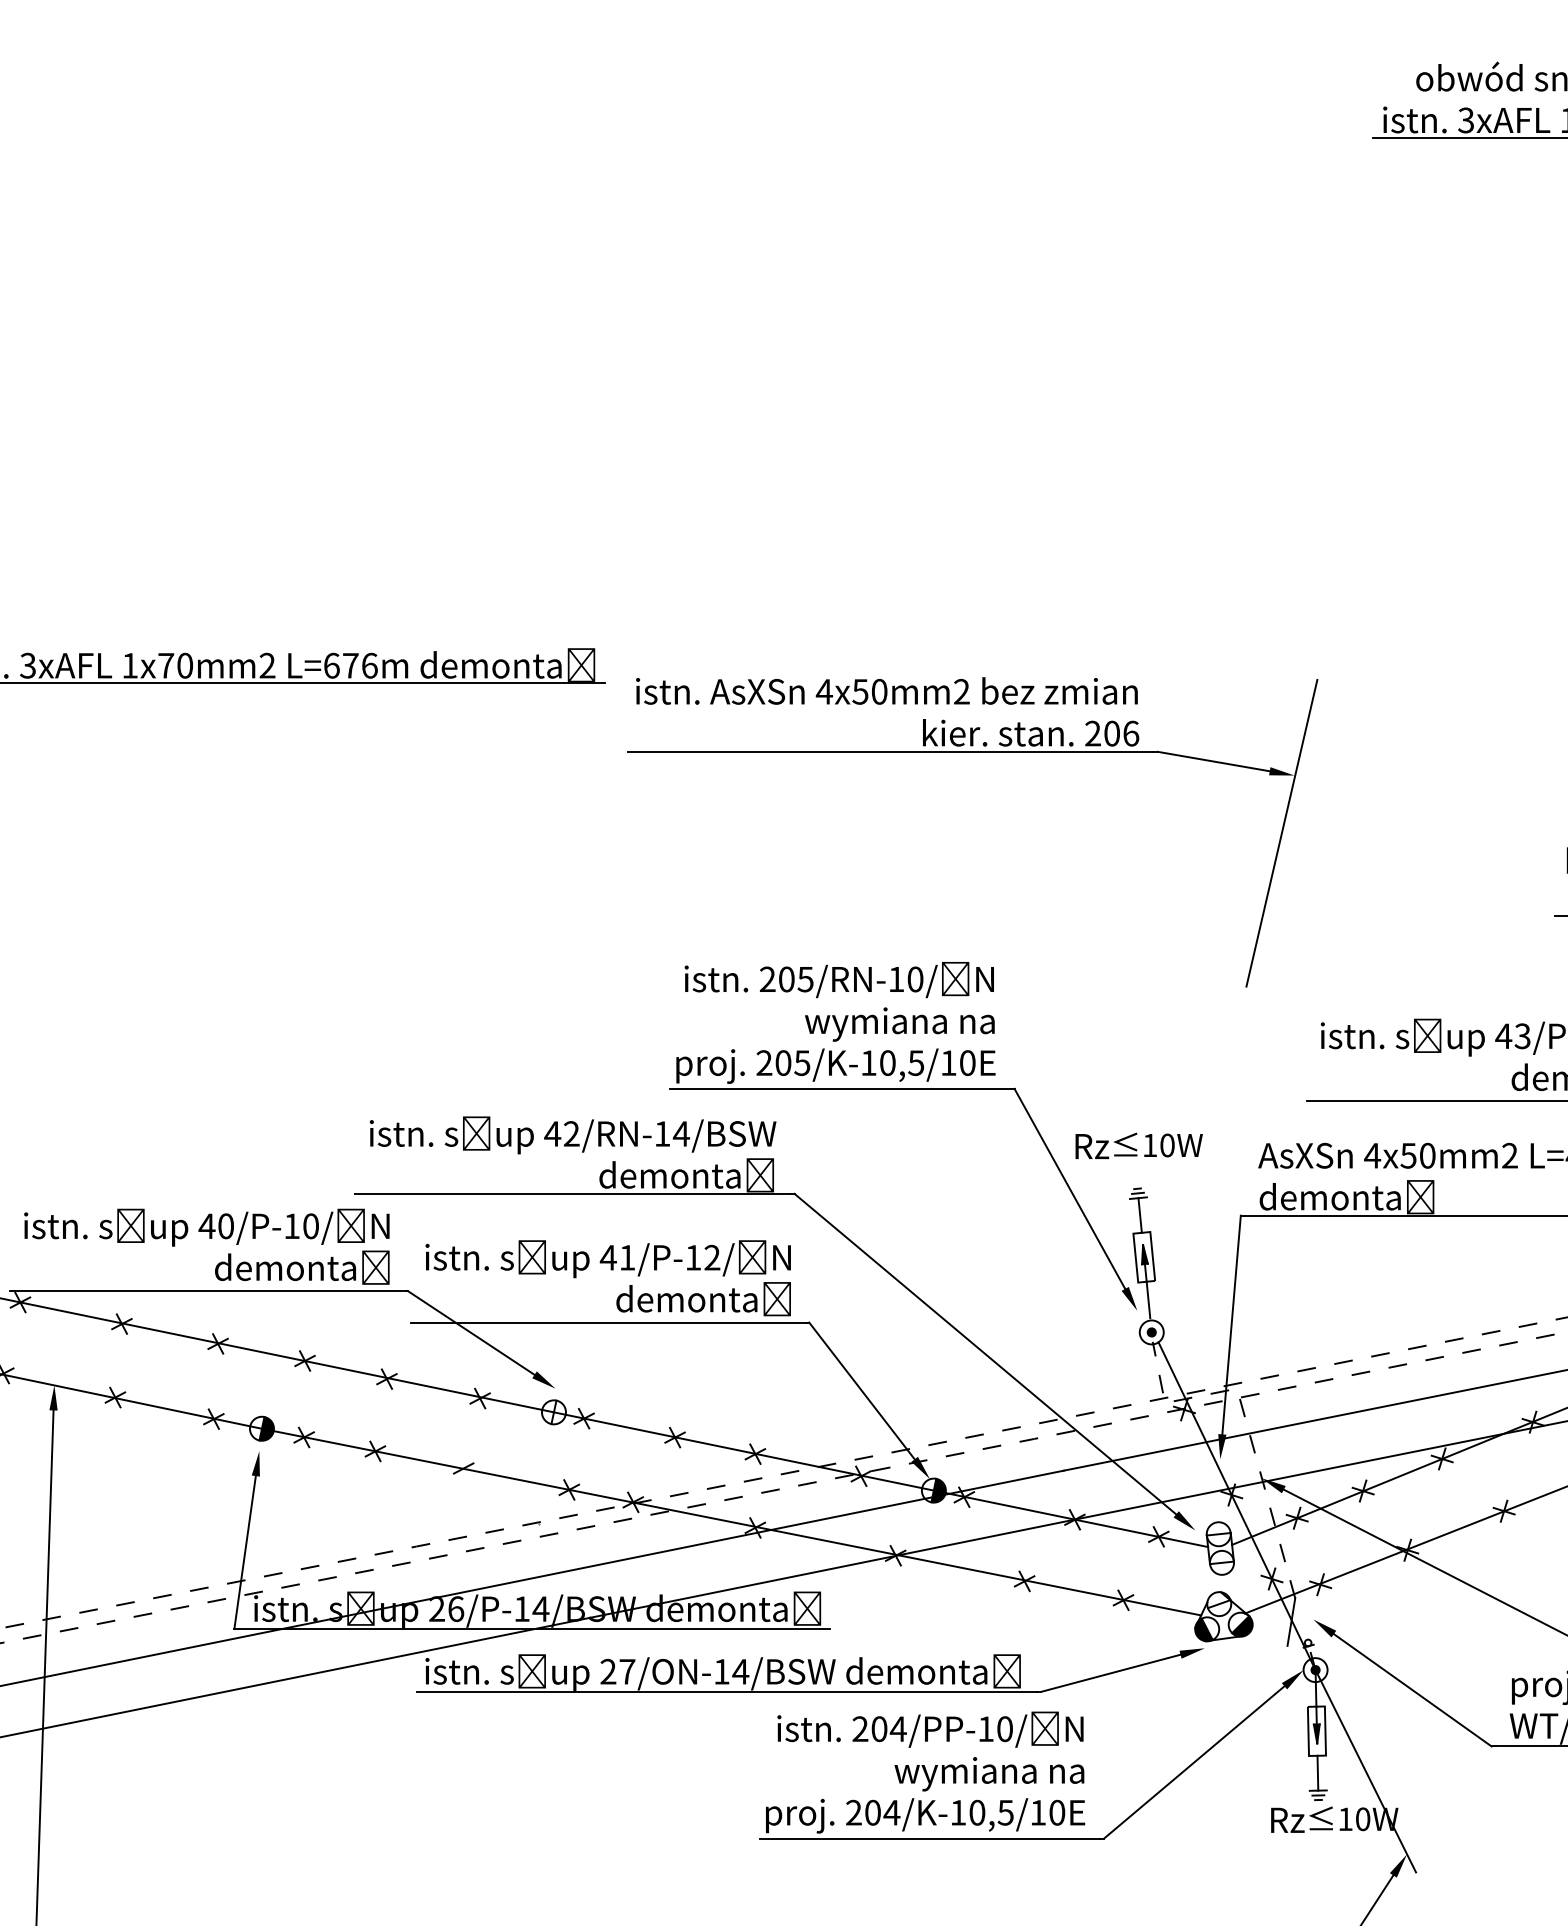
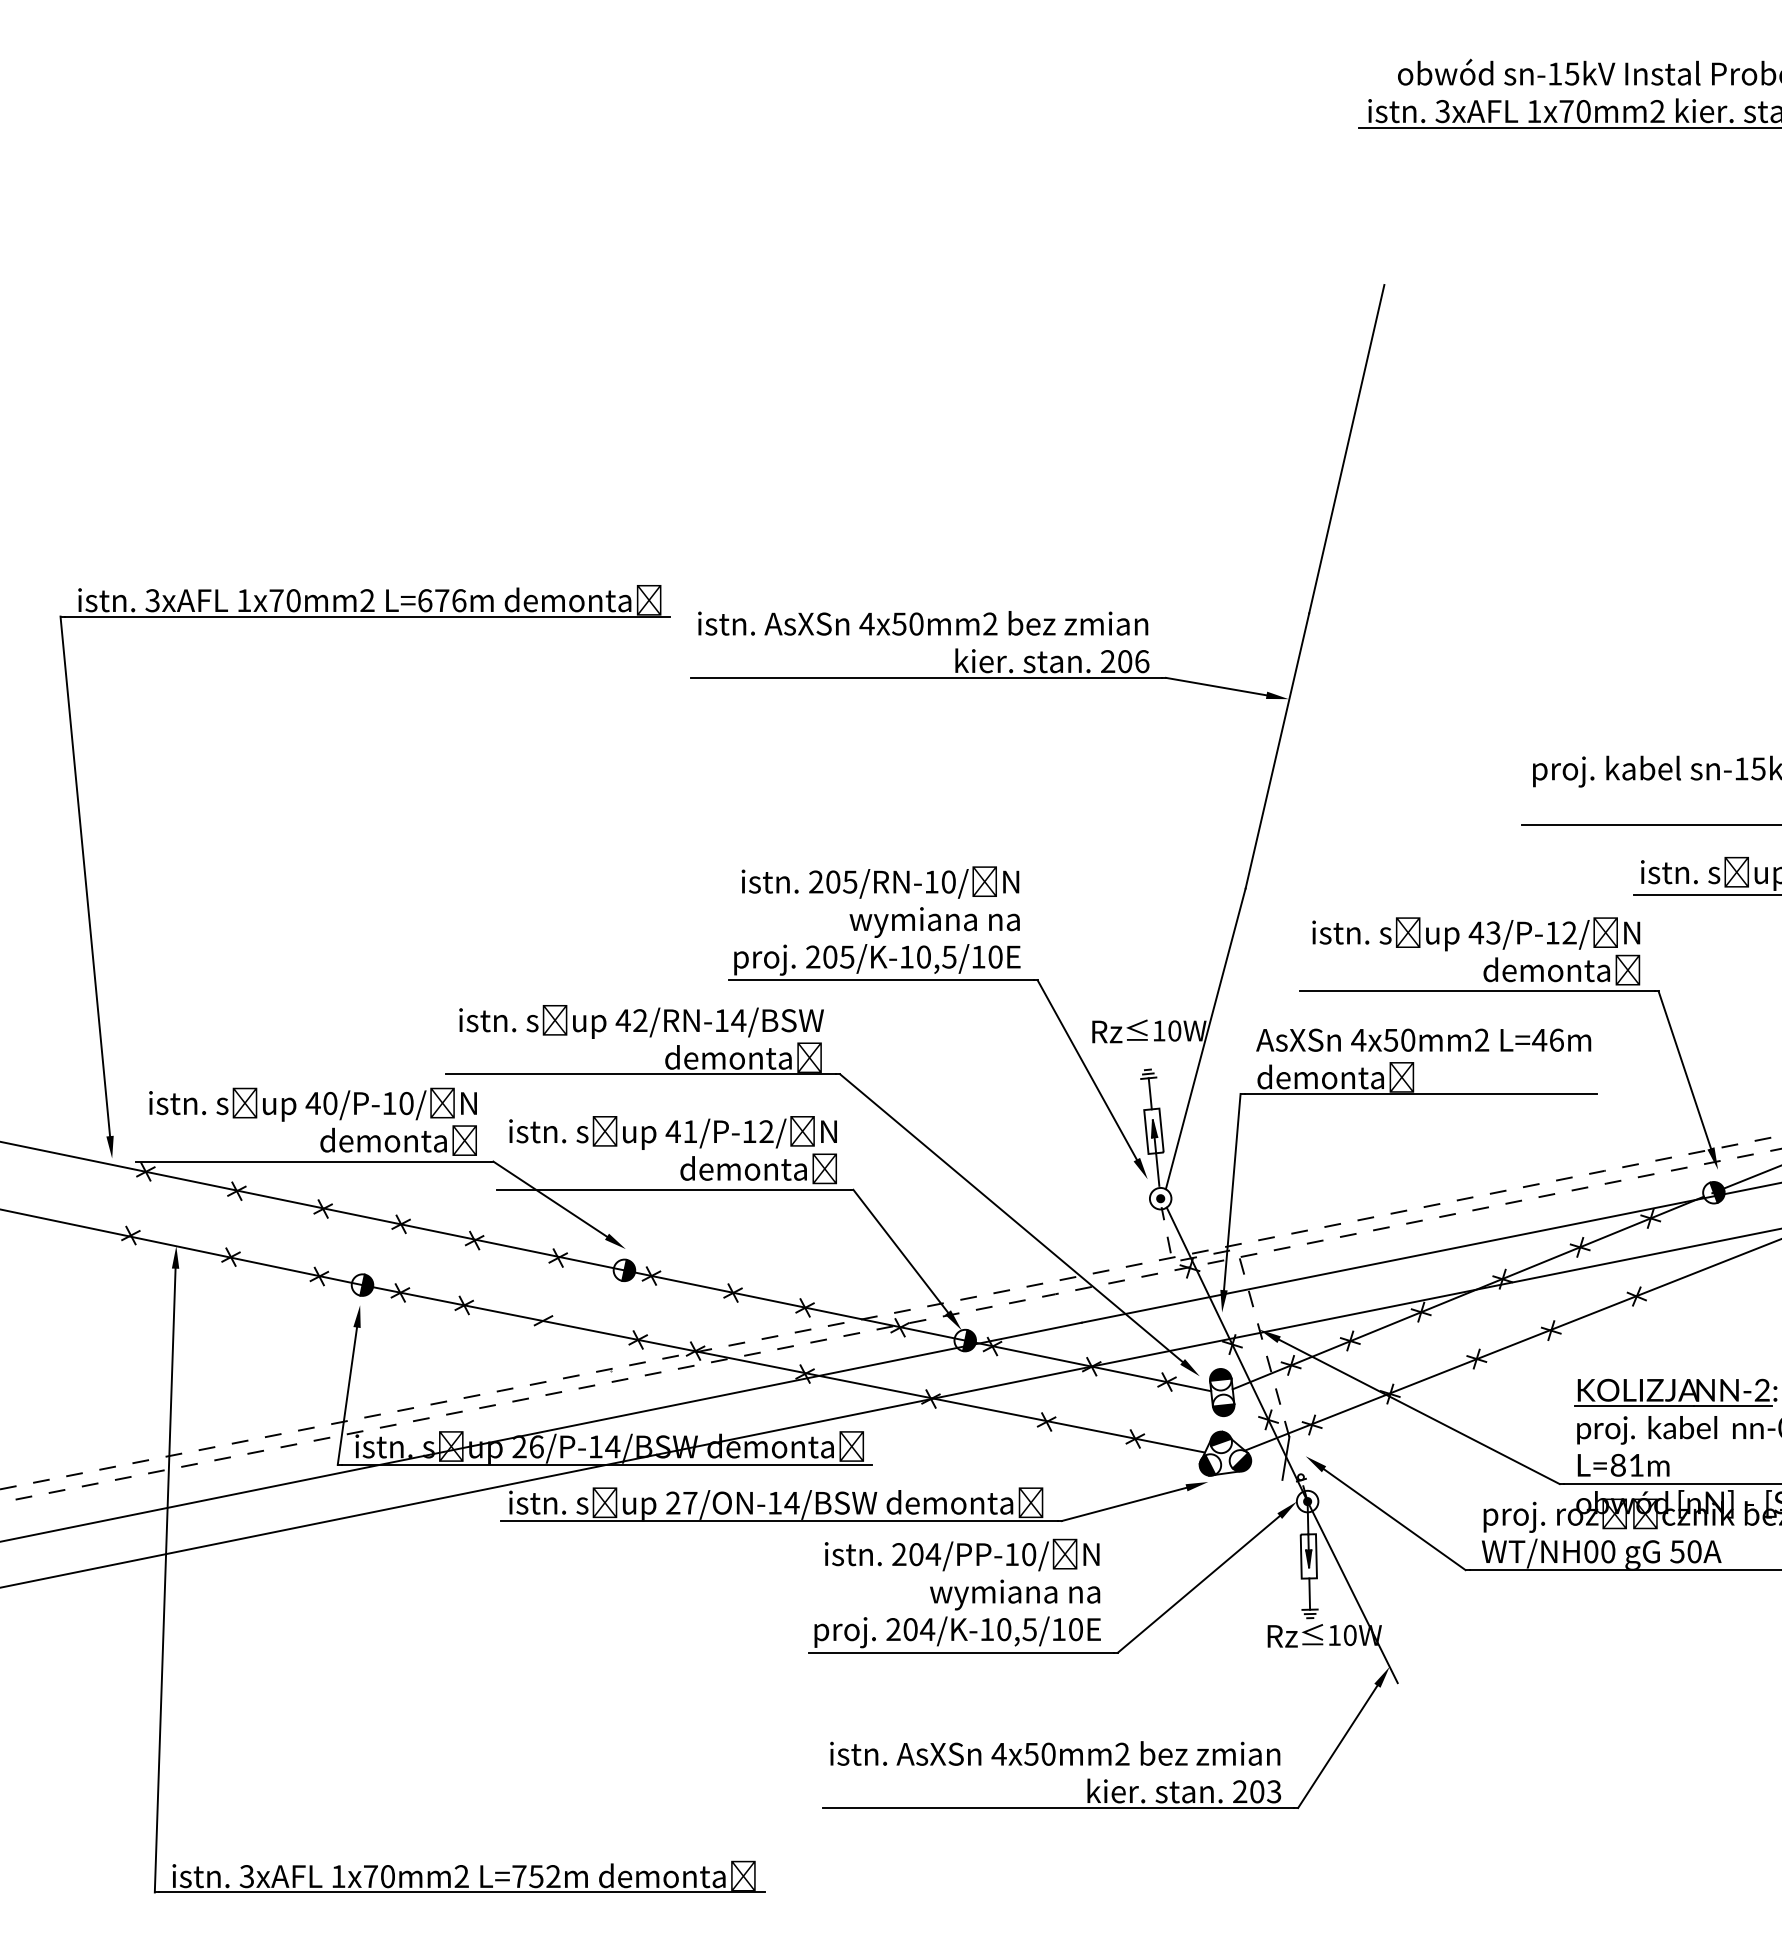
line: (1358, 497) -> (1346, 449), added
line: (1201, 1153) -> (1205, 1038), added
fill: (558, 1412) -> (628, 1270), added
fill: (1218, 1528) -> (1220, 1374), added
fill: (1221, 1568) -> (1223, 1410), added
fill: (1218, 1599) -> (1220, 1438), added

